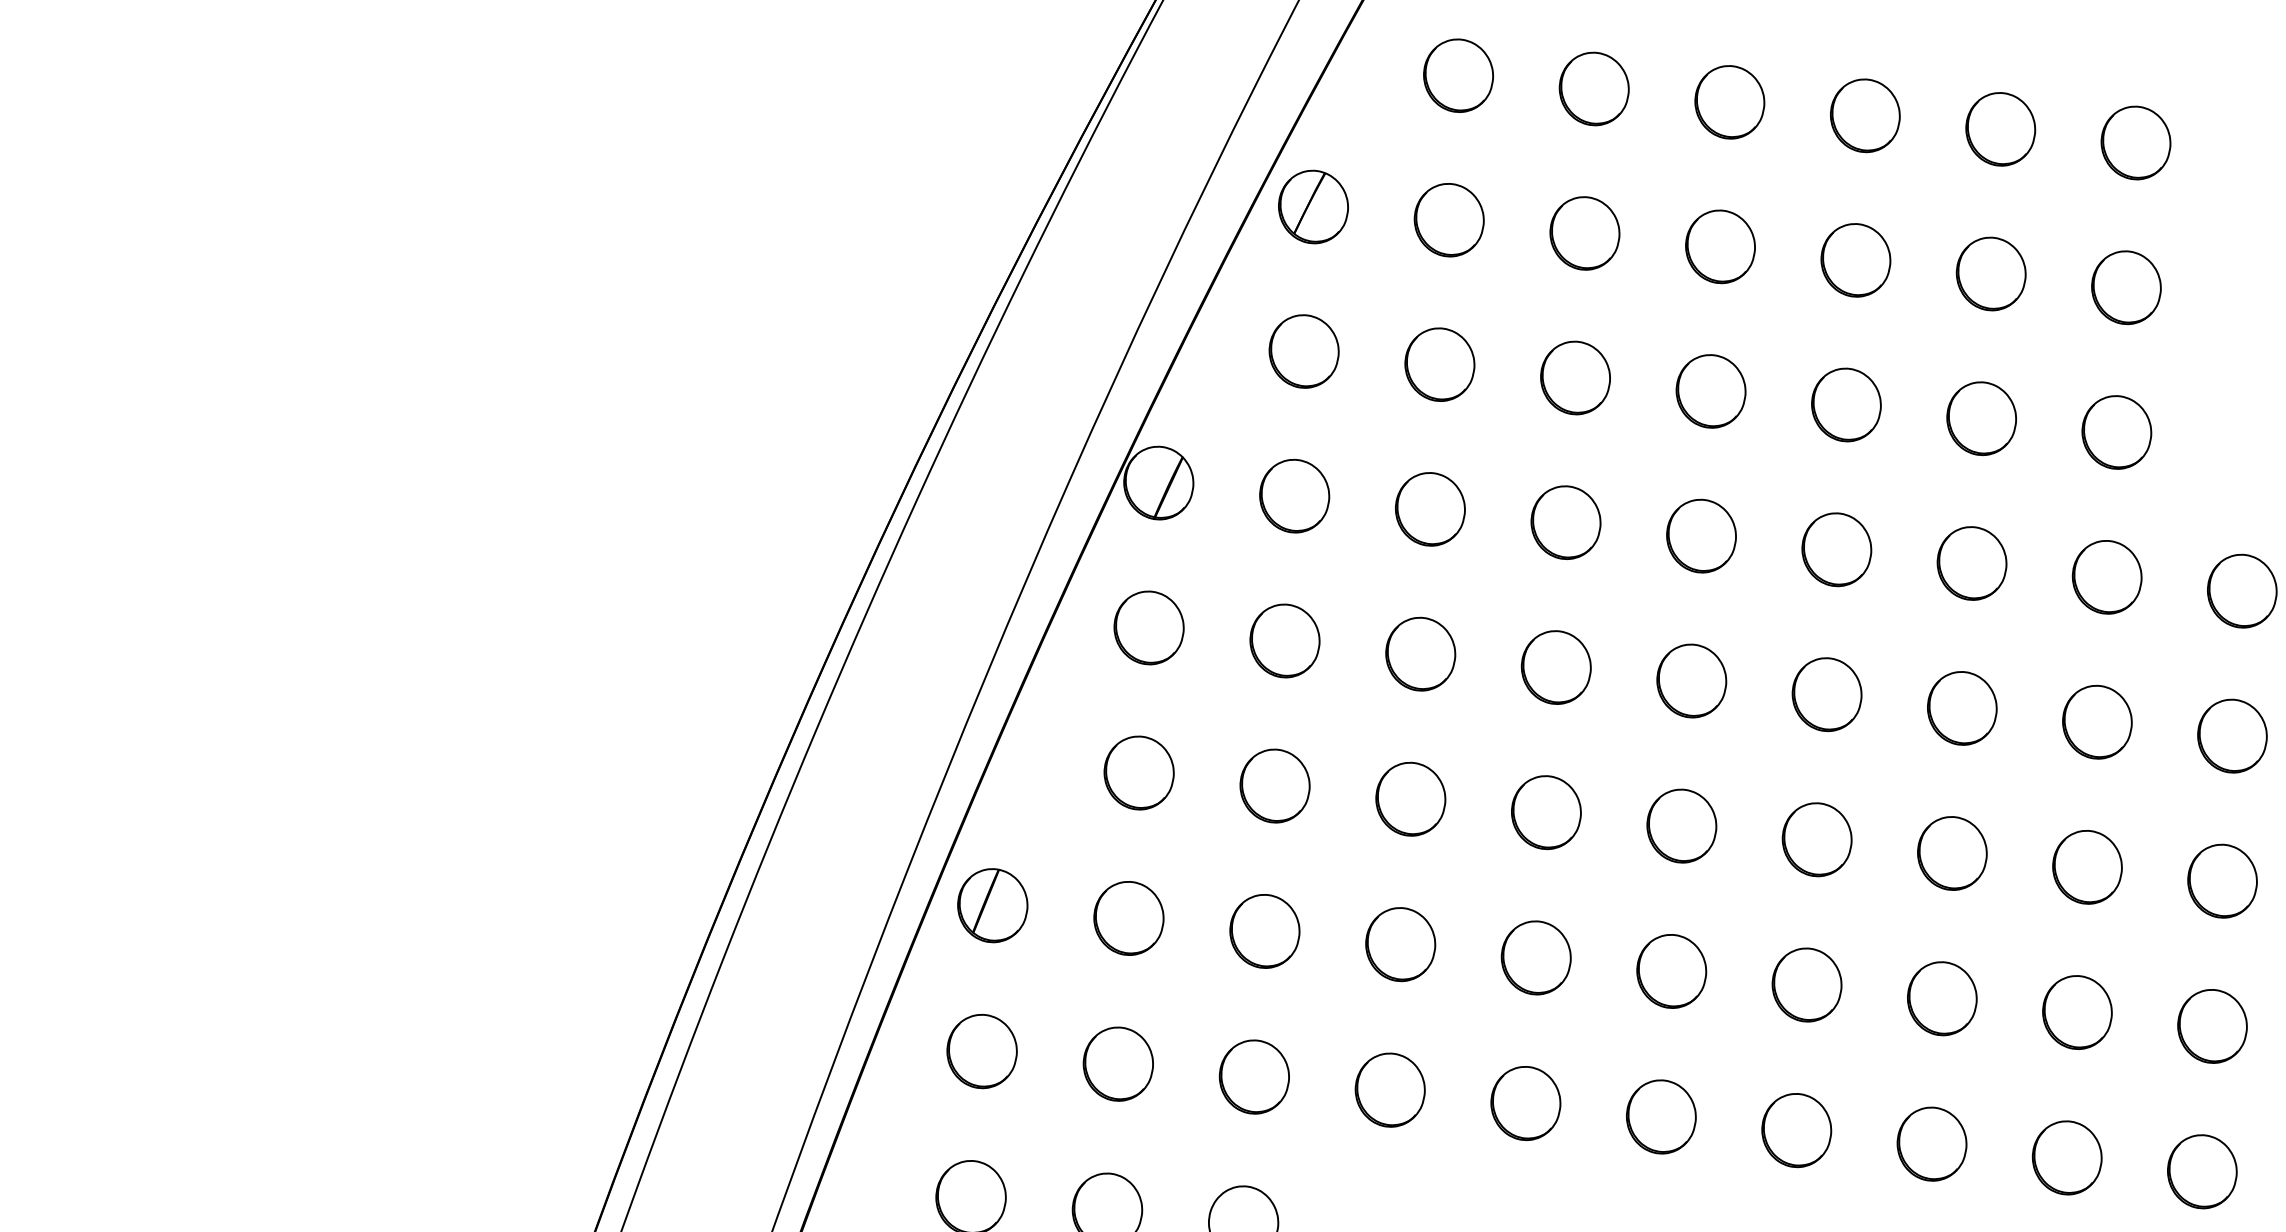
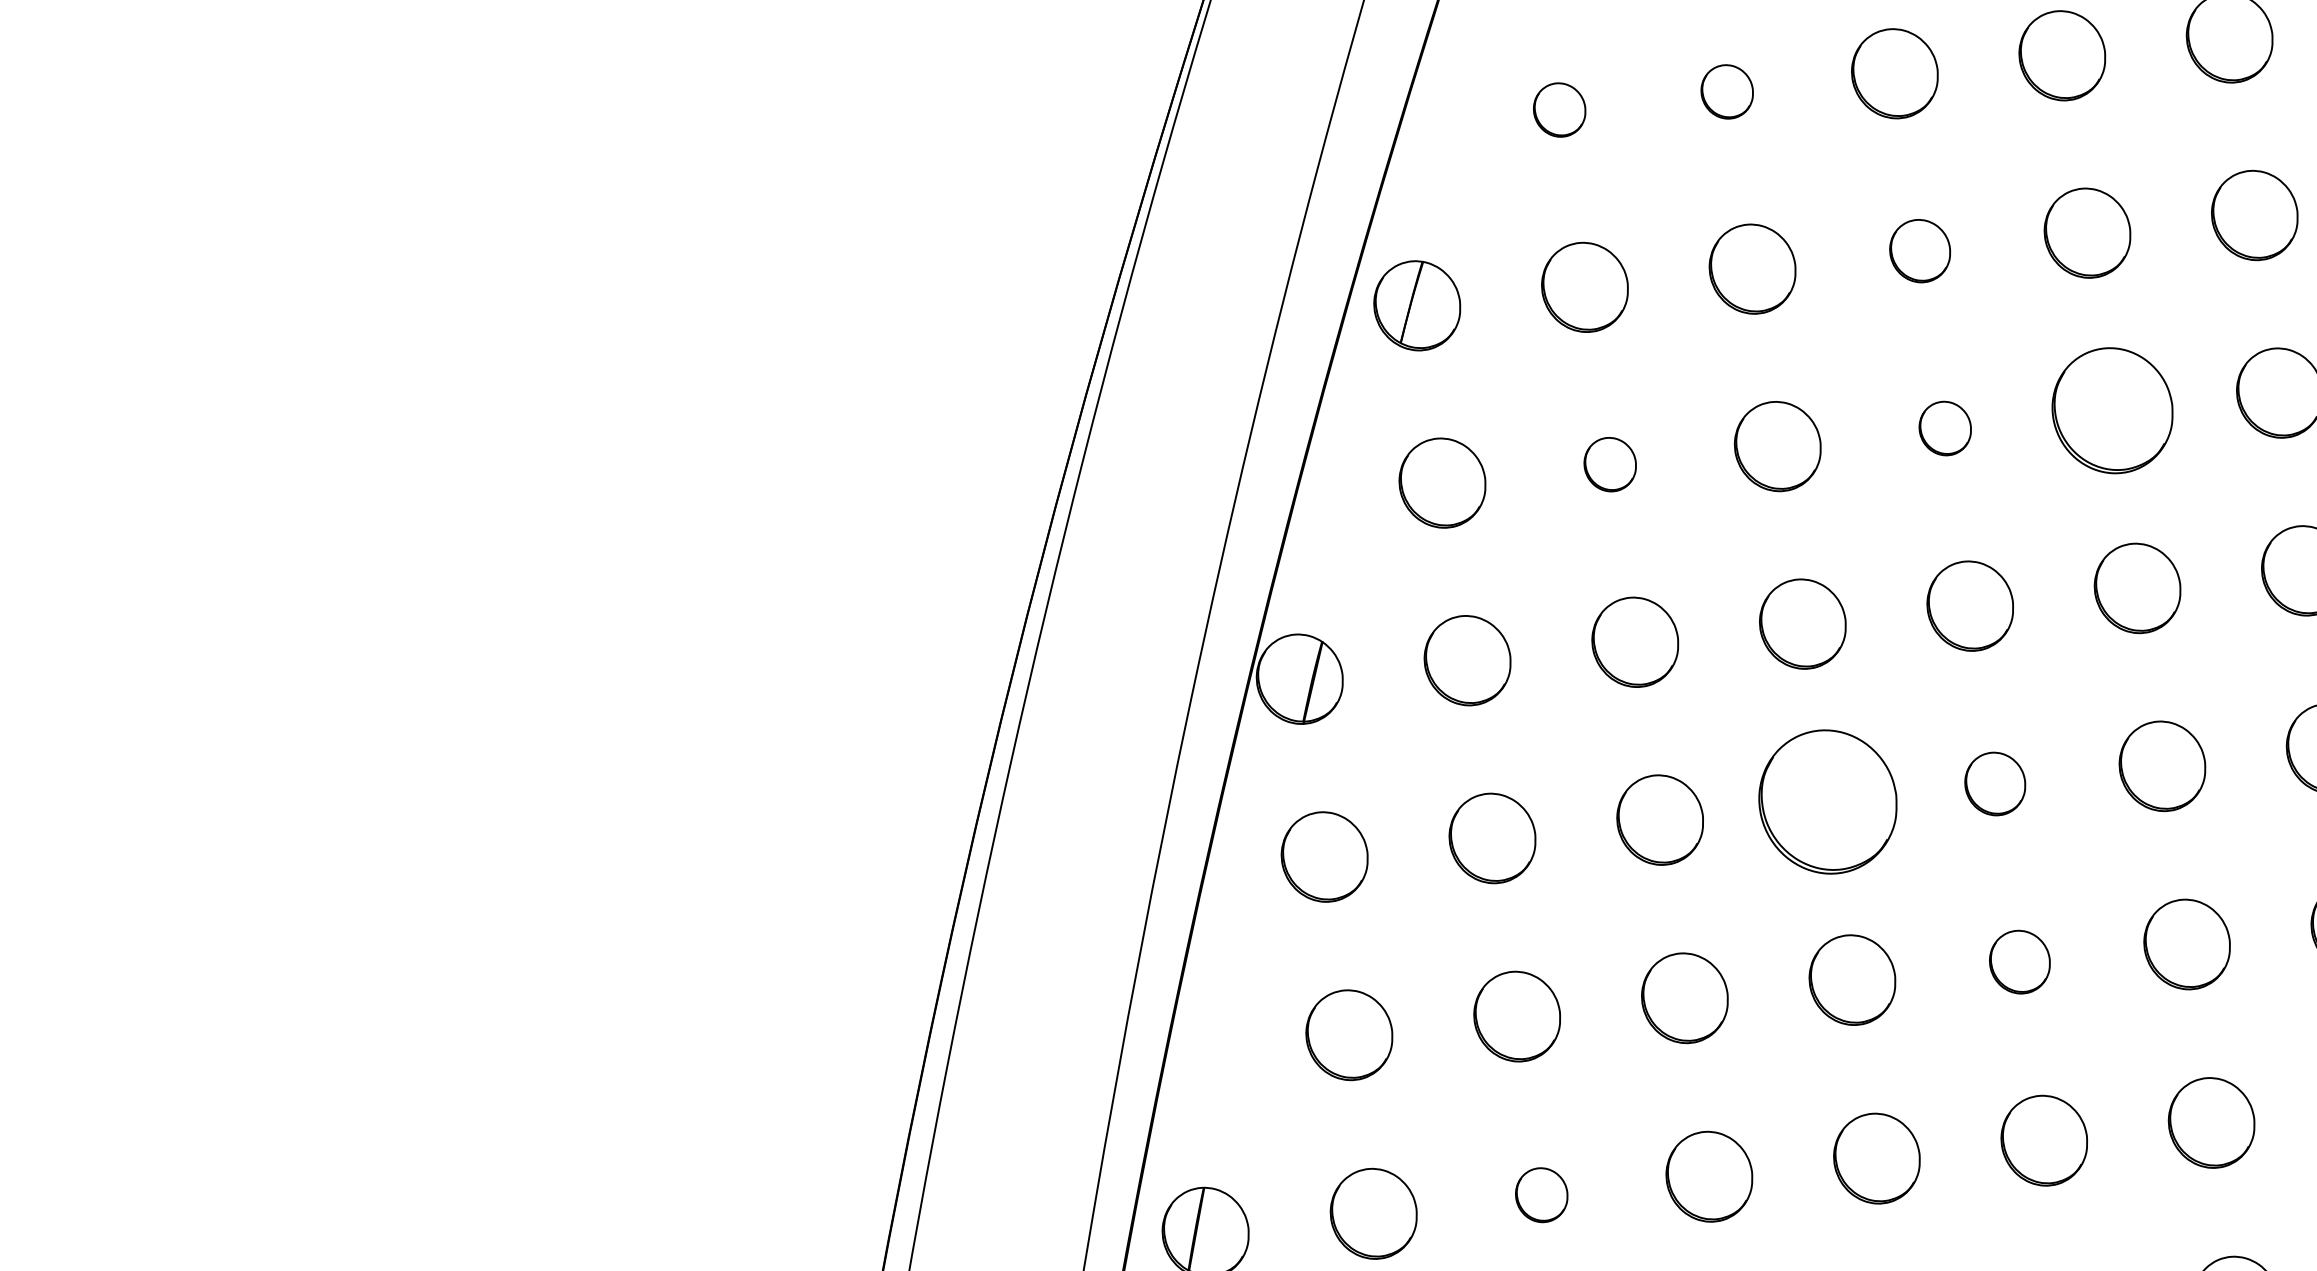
part: (1458, 75) -> (1559, 109), size x0.6
part: (1593, 88) -> (1726, 91), size x0.6
part: (1720, 246) -> (1920, 250), size x0.7
part: (1439, 364) -> (1609, 464), size x0.6
part: (1710, 391) -> (1944, 428), size x0.6
part: (1846, 404) -> (2112, 410), size x1.4
part: (1555, 667) -> (1826, 802), size x1.6
part: (1691, 680) -> (1994, 783), size x0.7
part: (1681, 825) -> (2019, 961), size x0.7
part: (1264, 931) -> (1541, 1195), size x0.6

